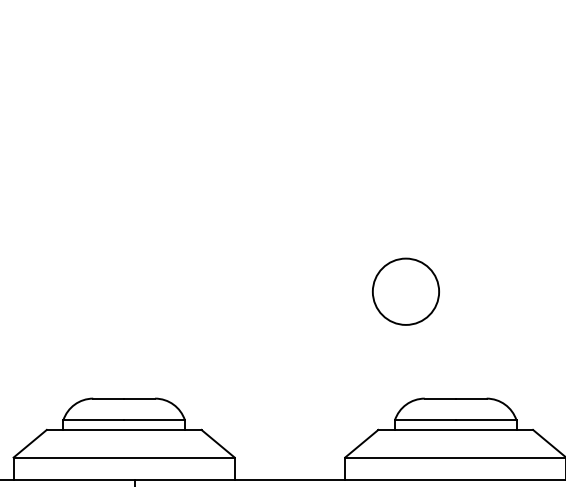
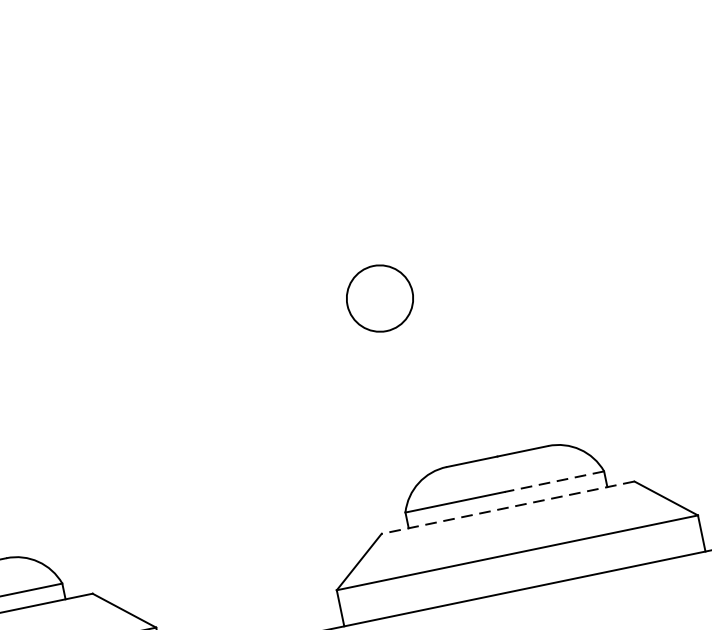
circle: (405, 291) -> (379, 298), size x0.6
line: (485, 420) -> (553, 482), solid -> dashed
line: (455, 429) -> (507, 507), solid -> dashed

